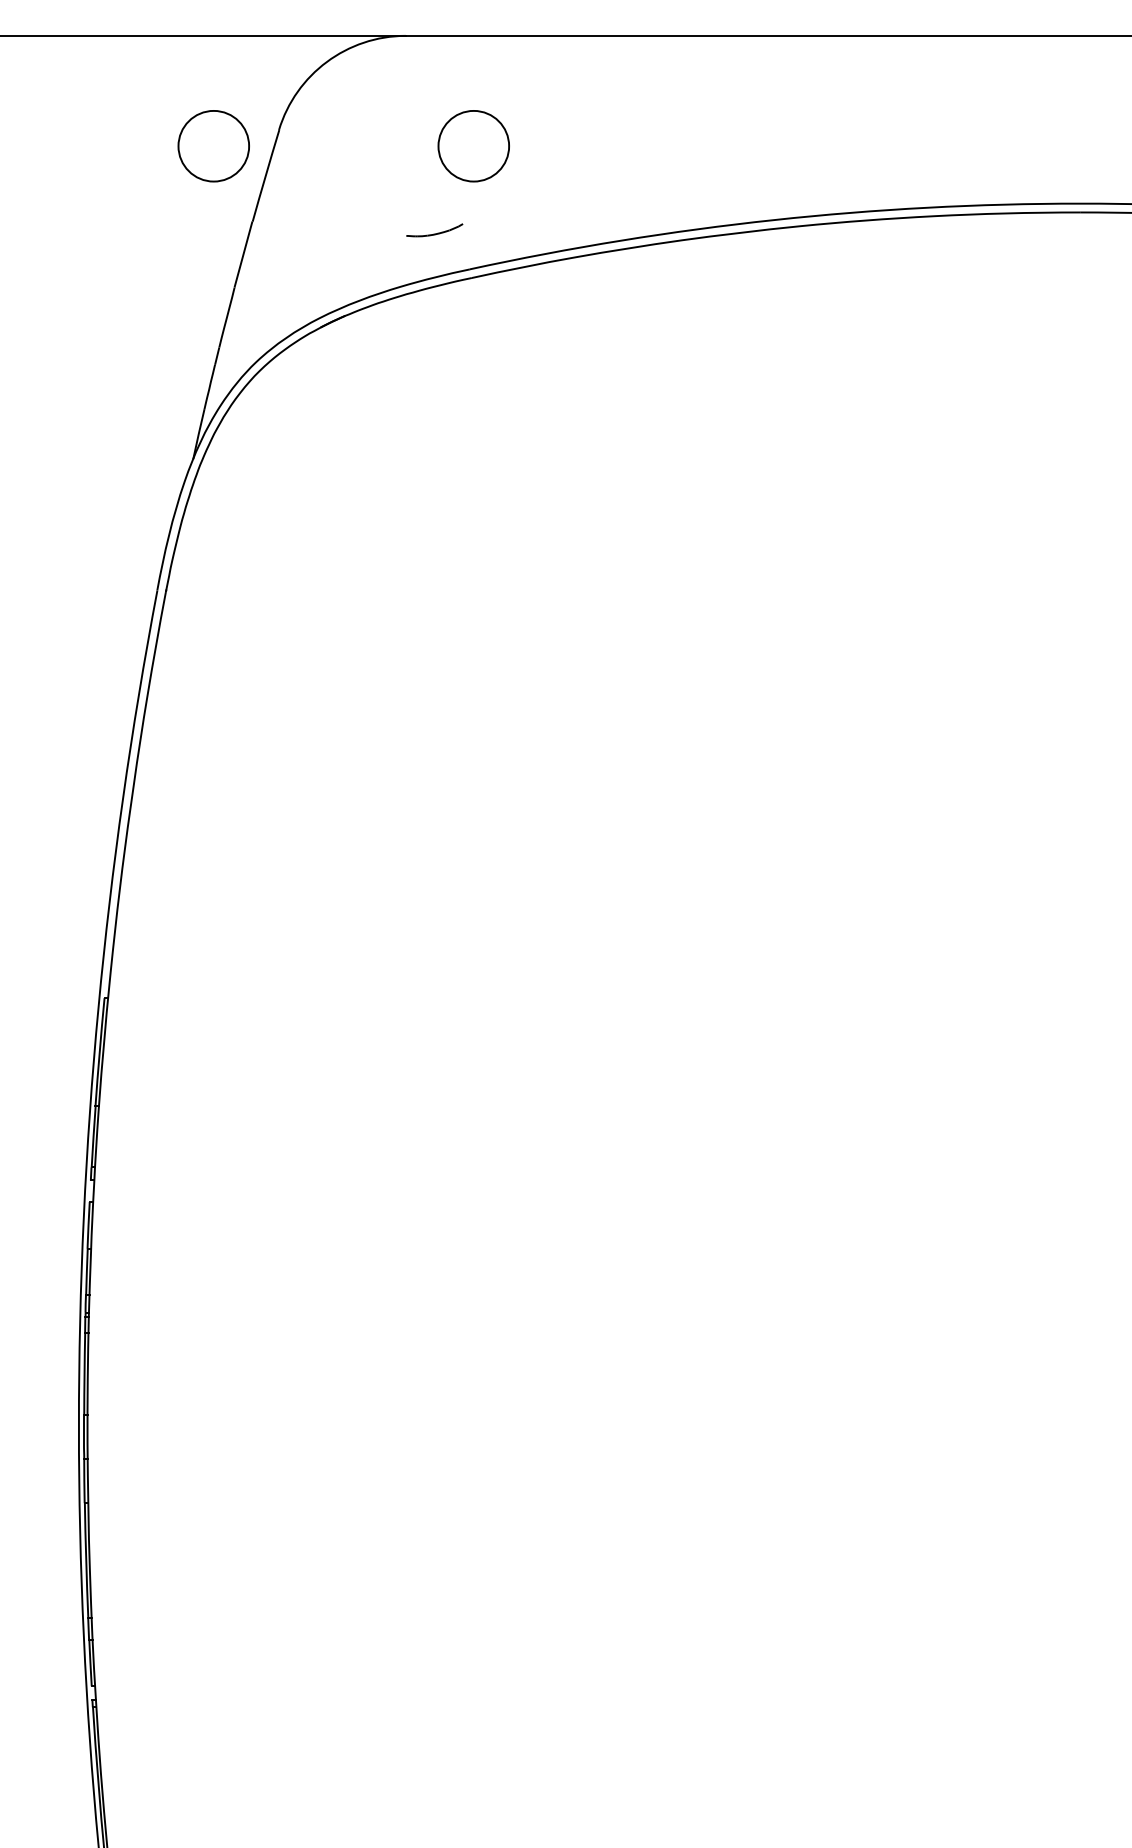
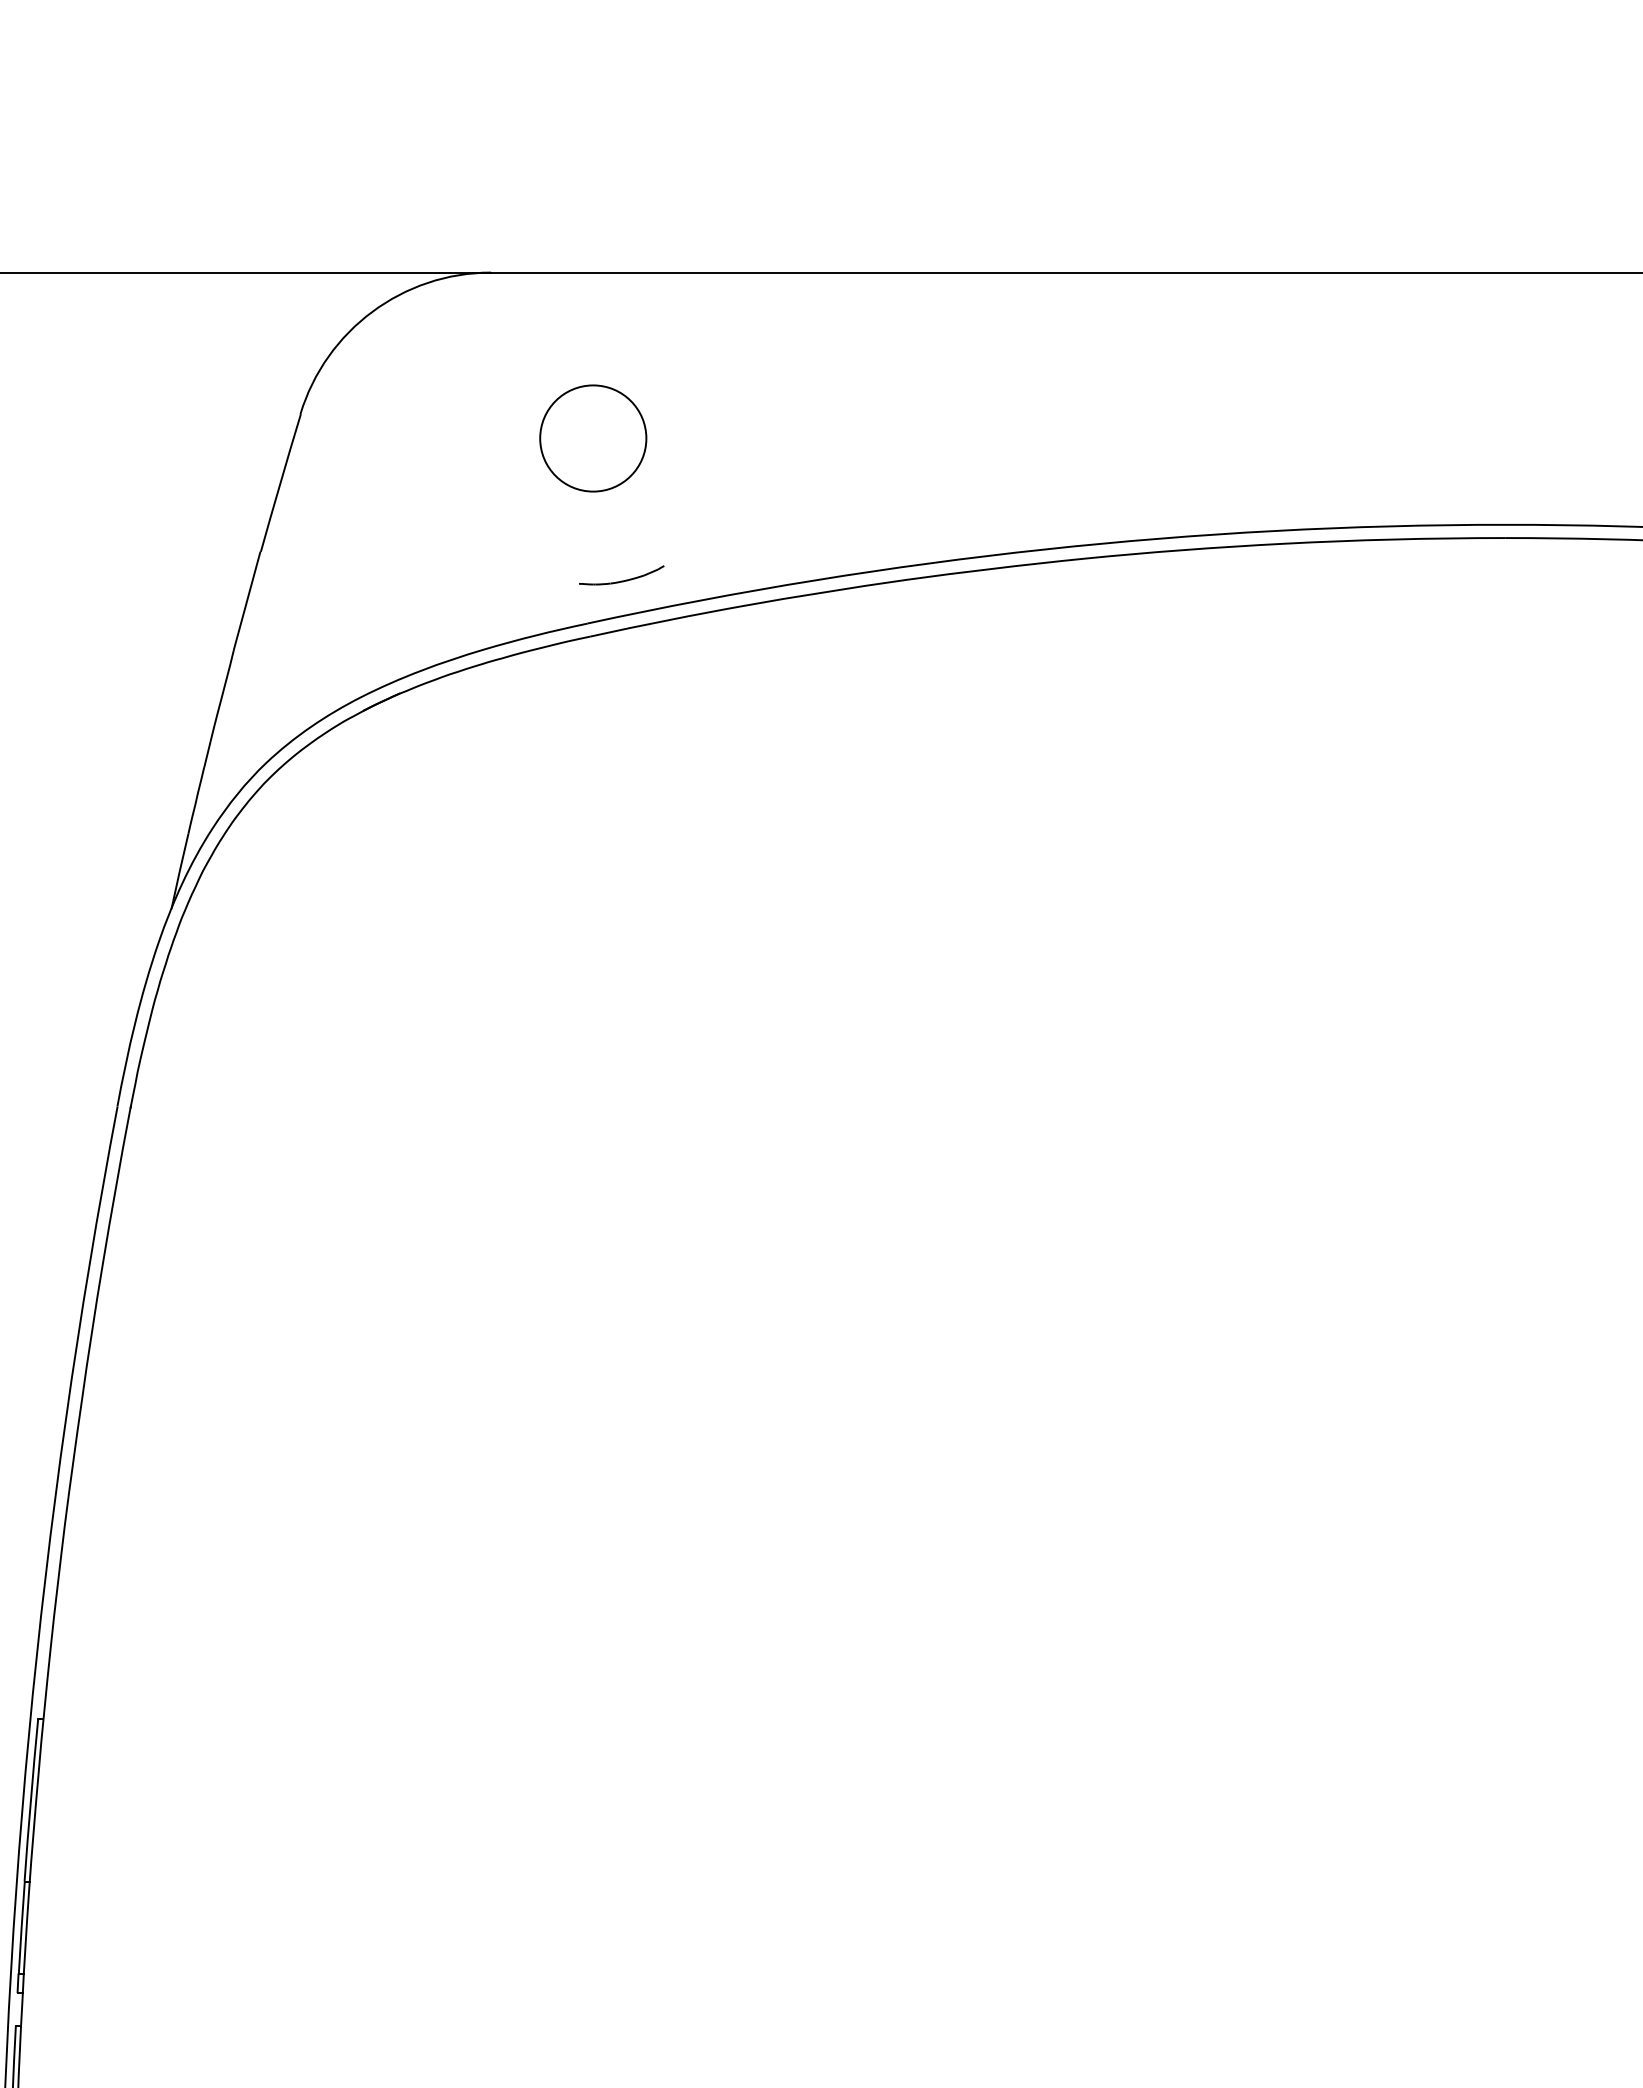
circle: (213, 146) -> (201, 438), removed
part: (434, 230) -> (621, 575), moved

